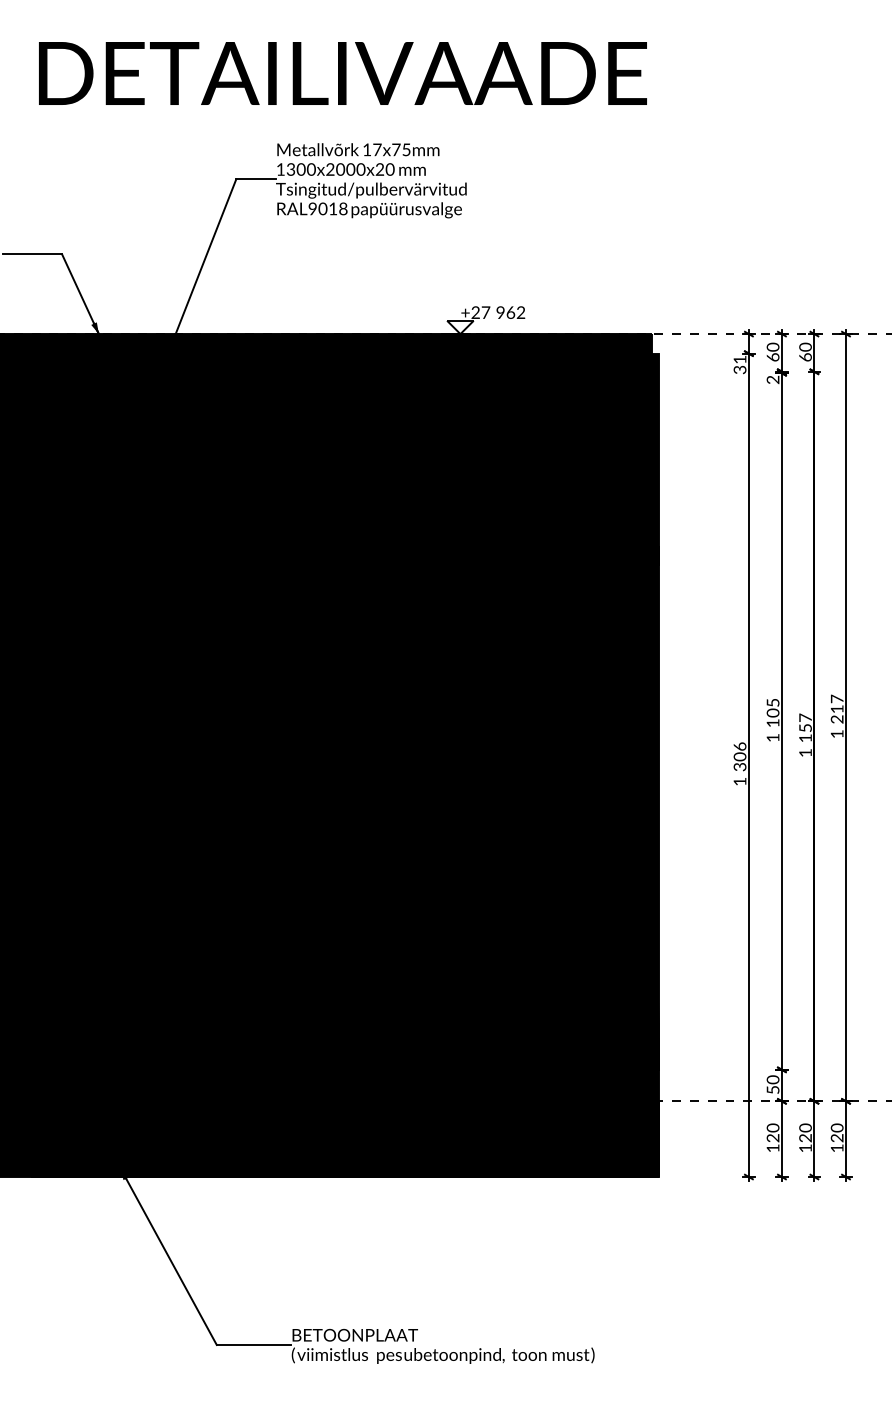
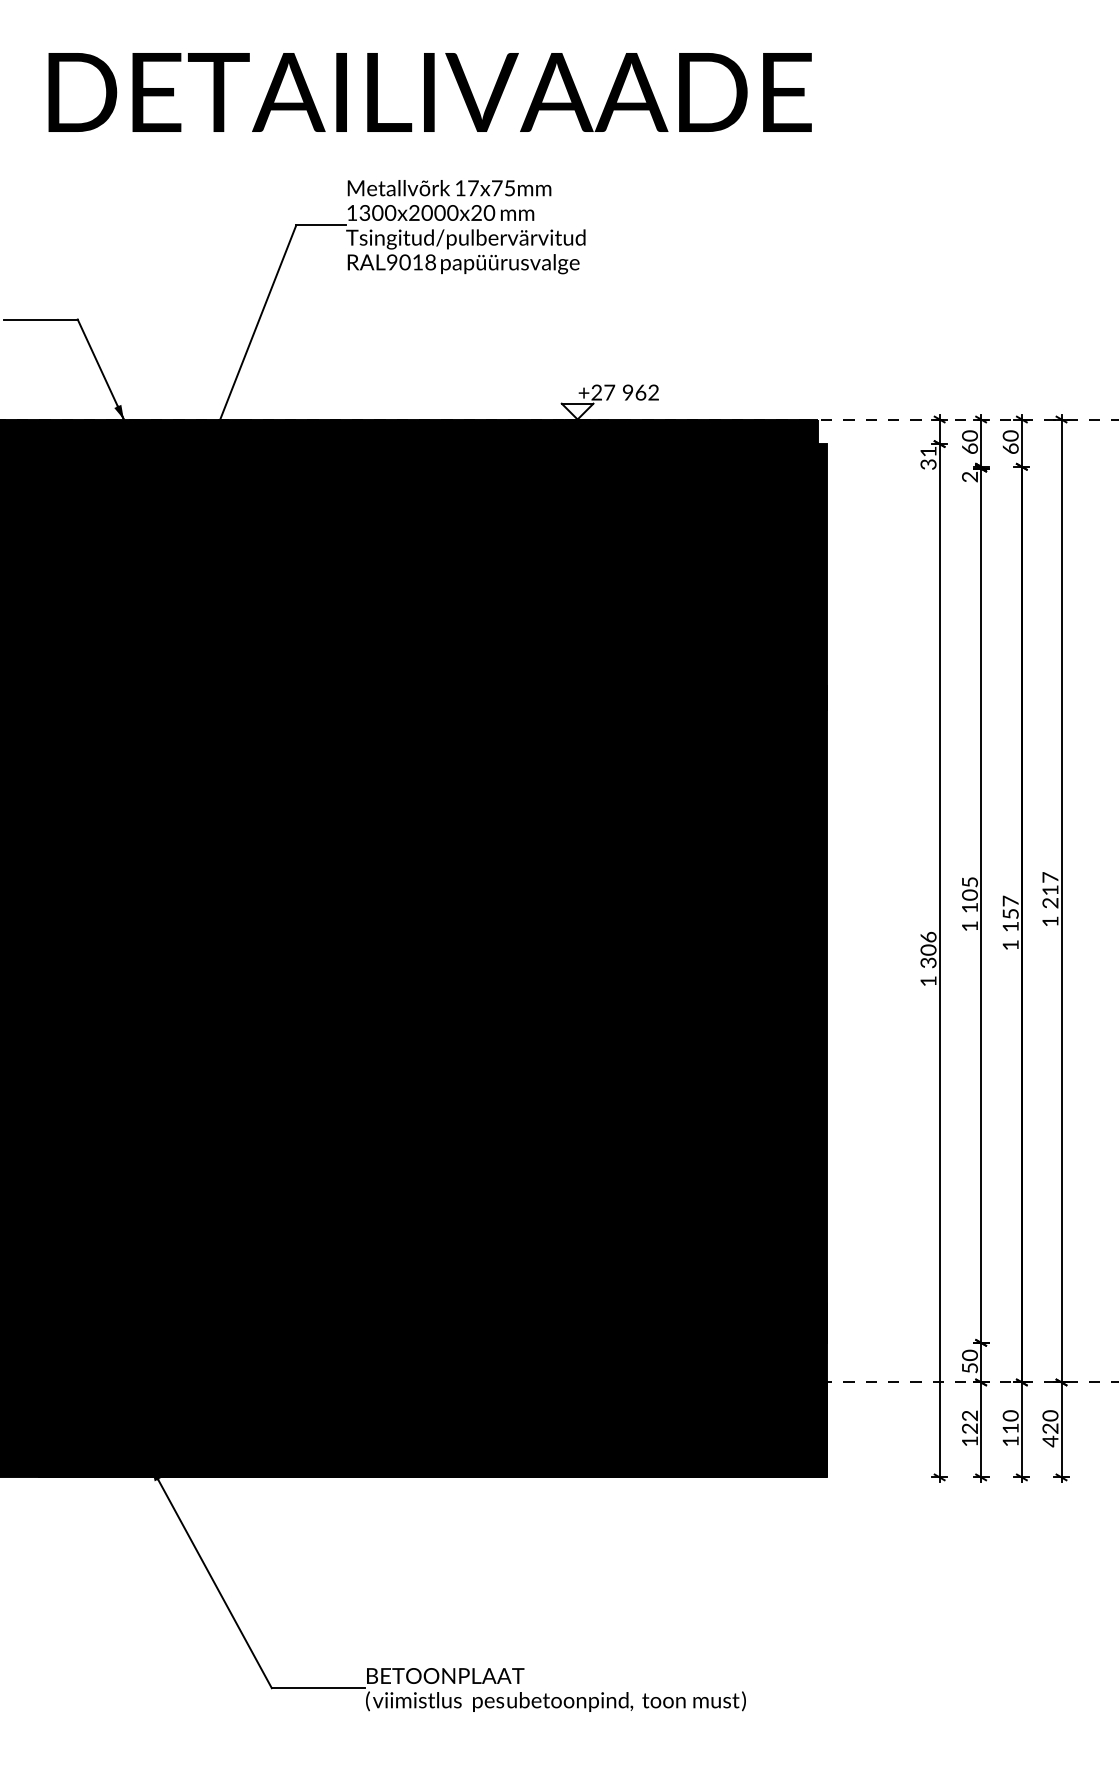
text: (772, 1127) -> (969, 1415), 120 -> 122
text: (805, 1138) -> (1010, 1428), 120 -> 110
text: (837, 1148) -> (1050, 1441), 120 -> 420

